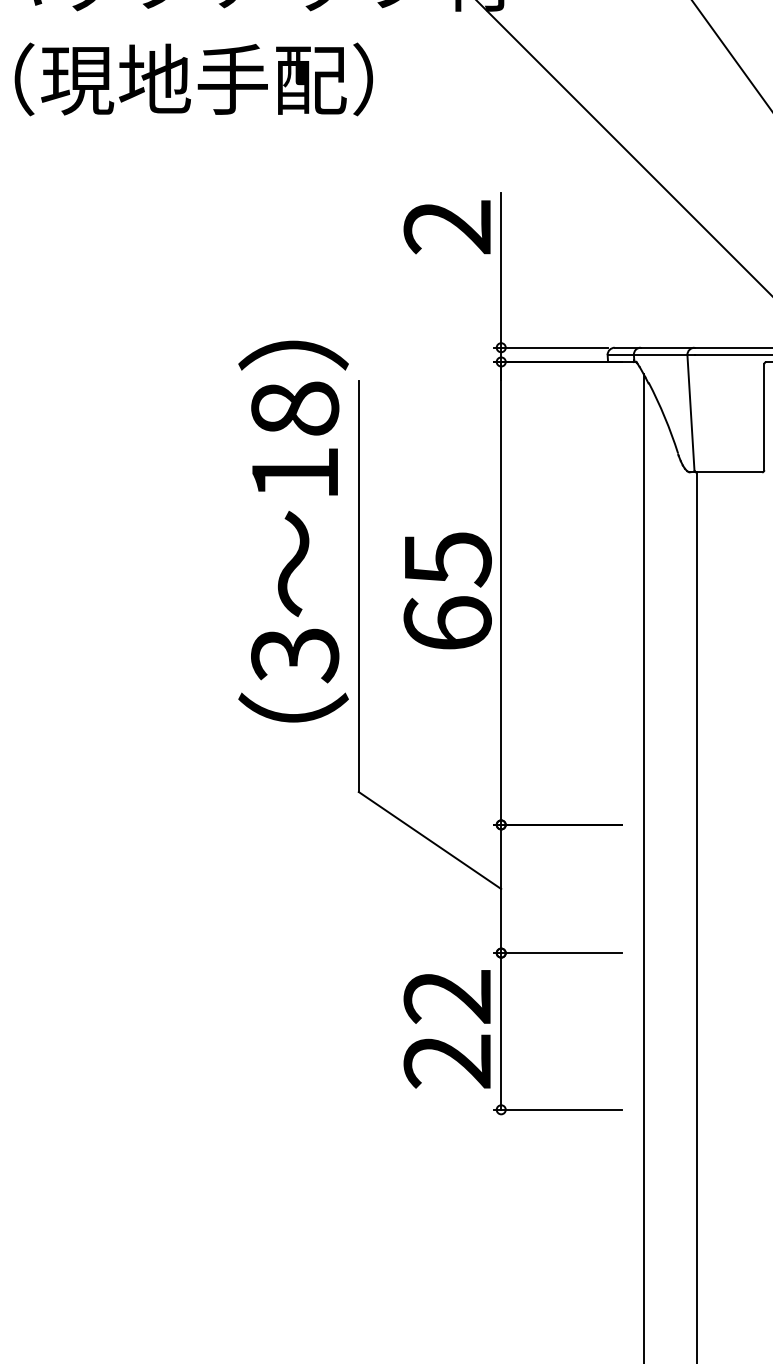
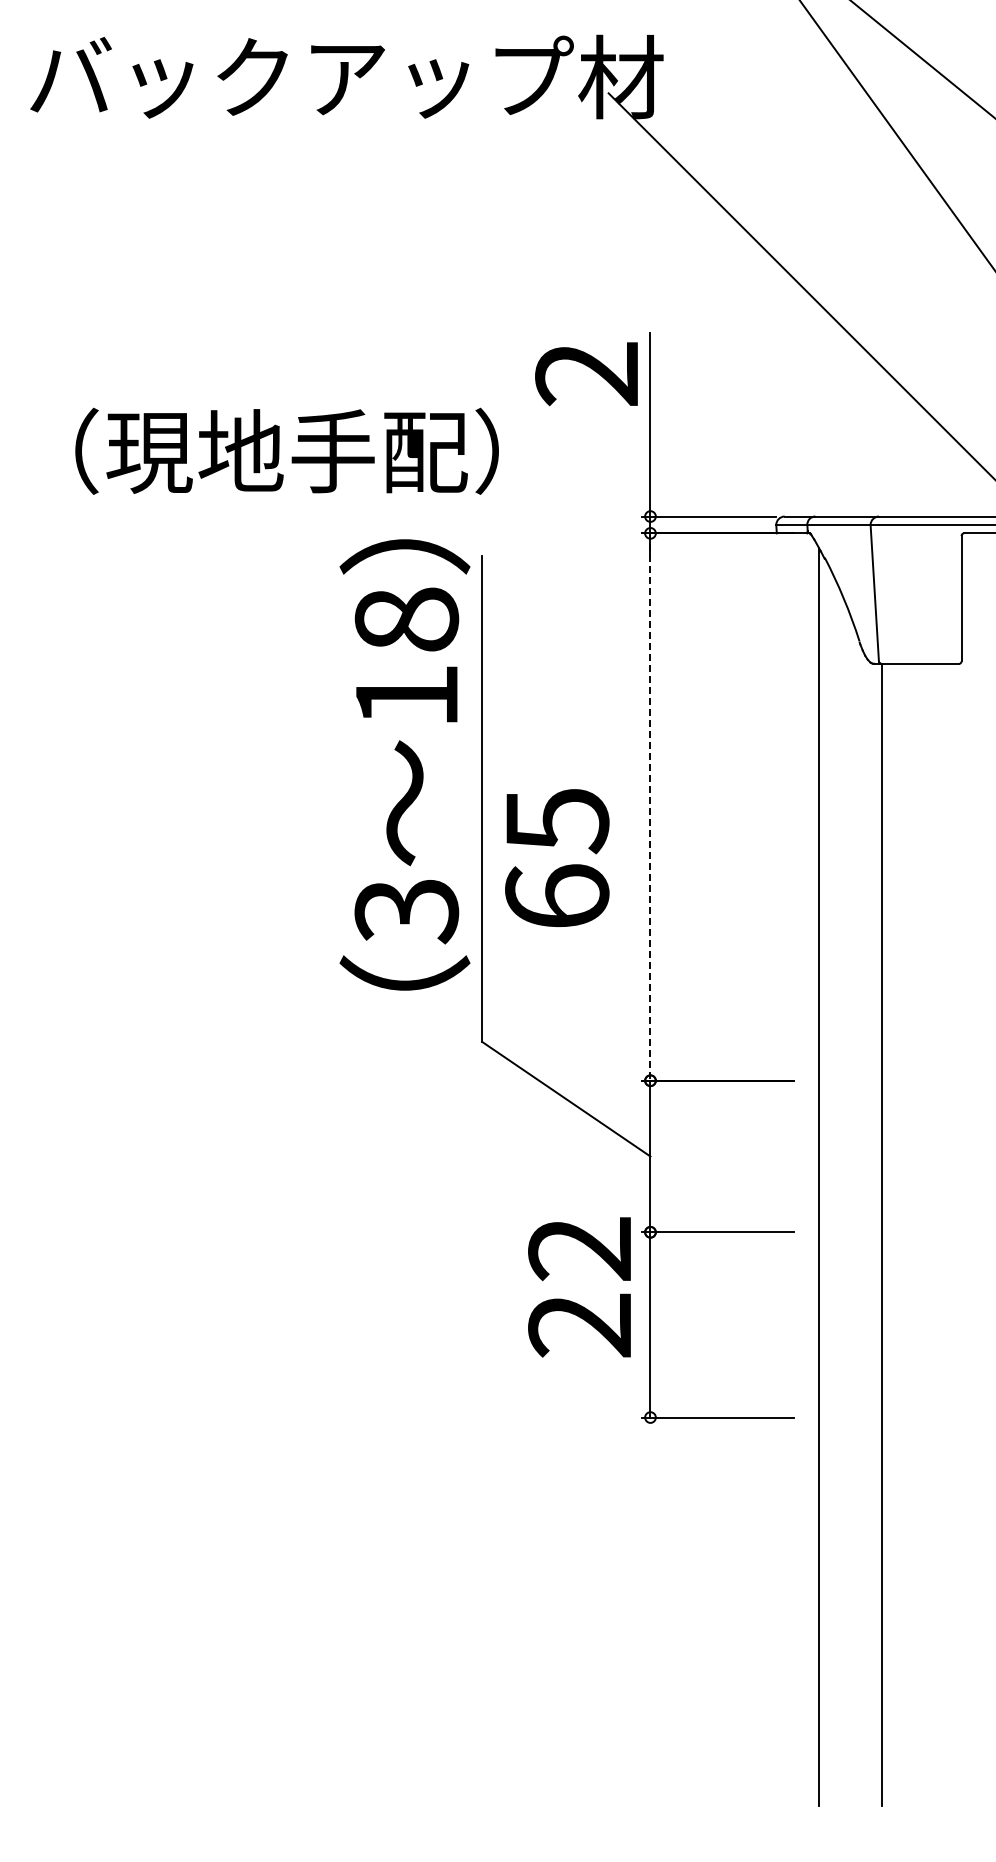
text: (193, 78) -> (286, 450), moved
text: (293, 531) -> (404, 764), moved
text: (447, 590) -> (557, 857), moved
line: (501, 593) -> (650, 807), solid -> dashed
text: (447, 1029) -> (579, 1287), moved

